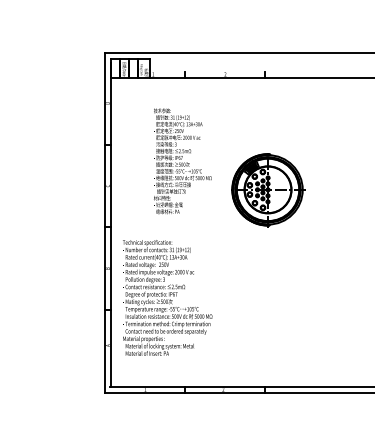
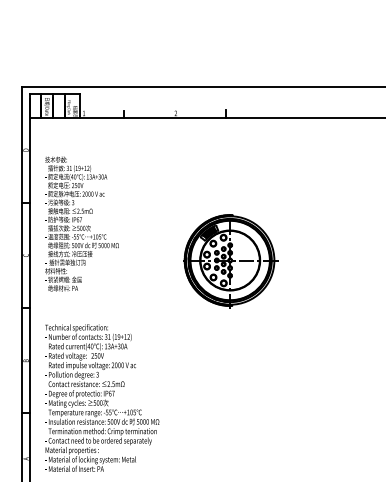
text: (182, 161) -> (81, 224), moved

